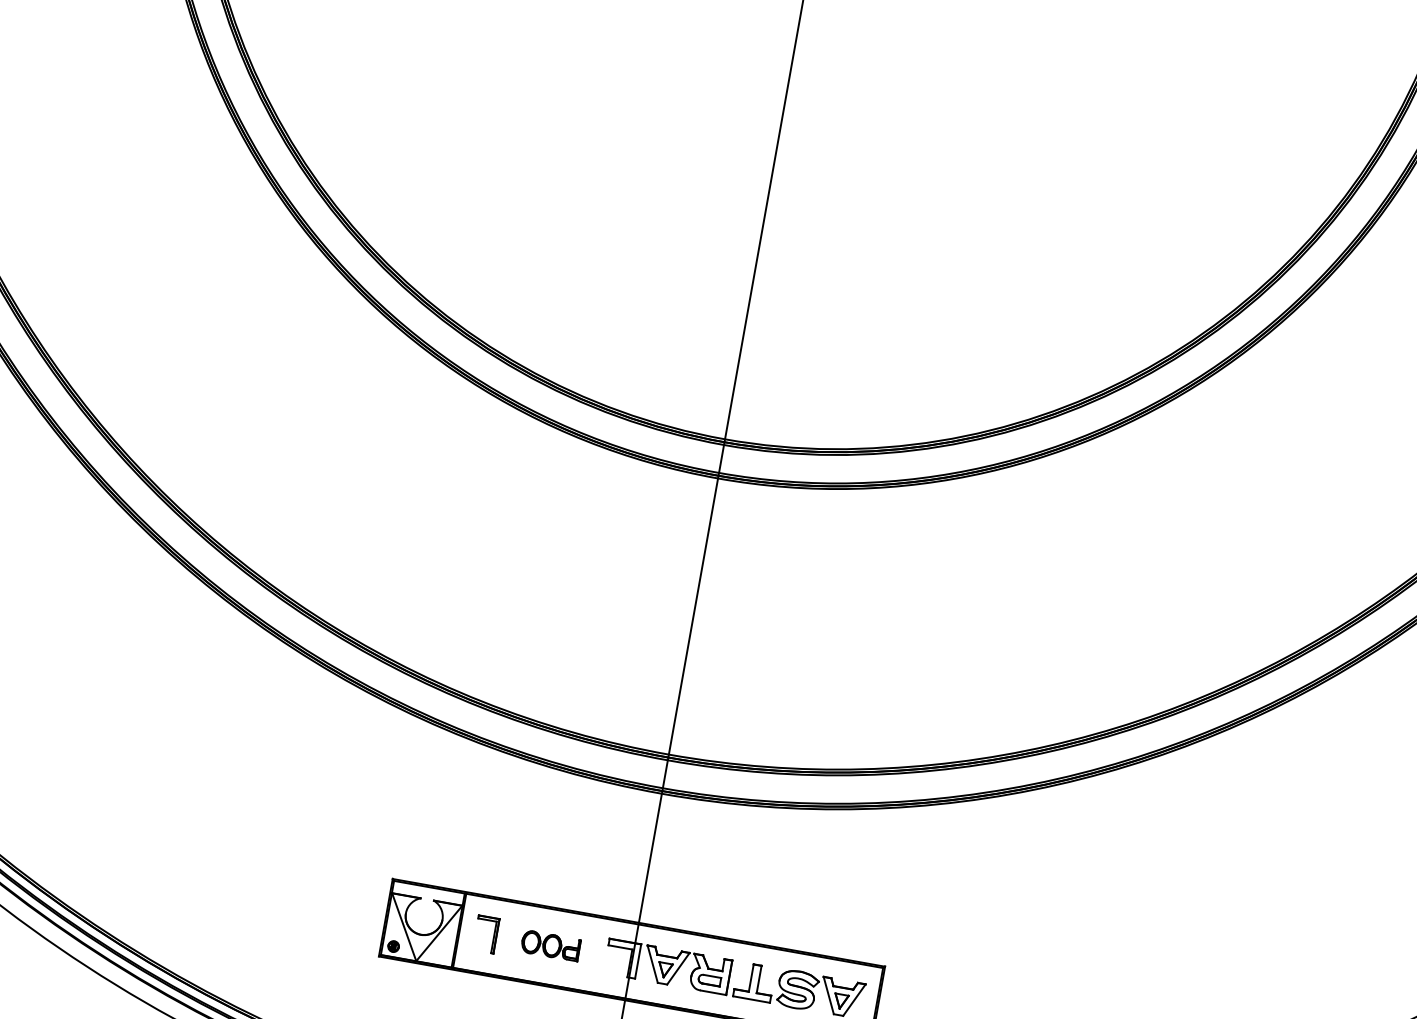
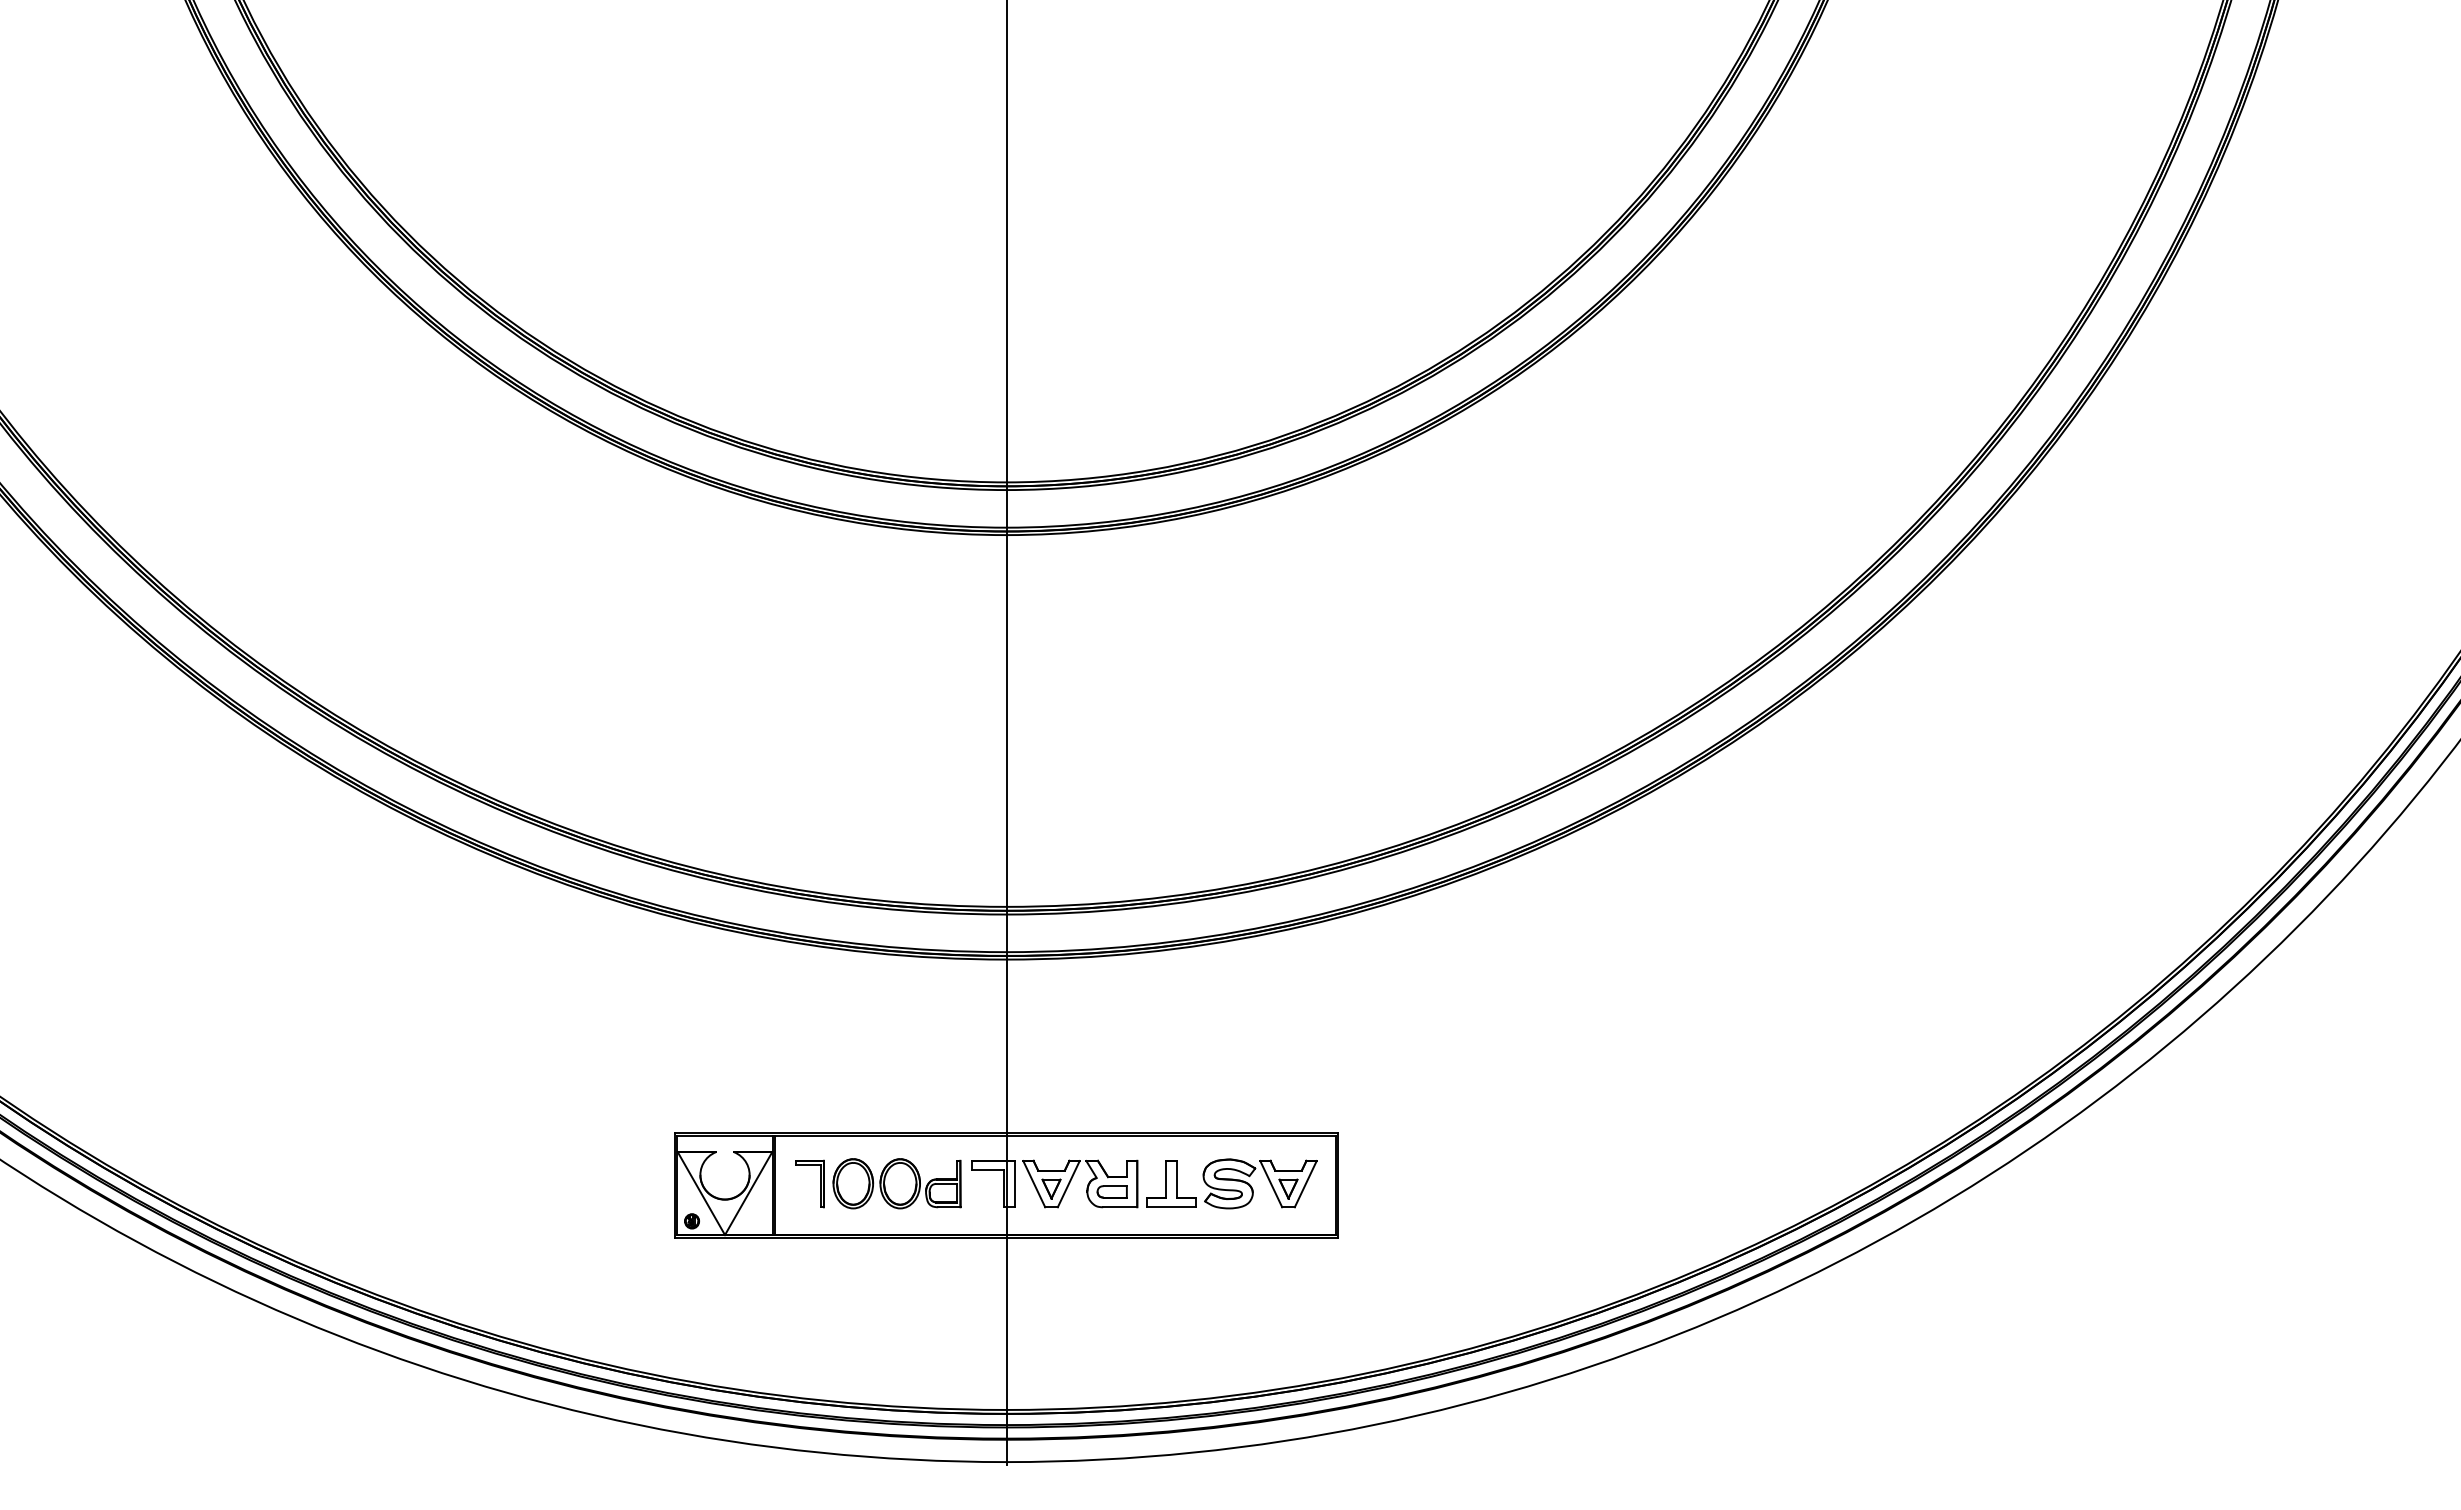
part: (550, 945) -> (896, 1183), size x1.67

